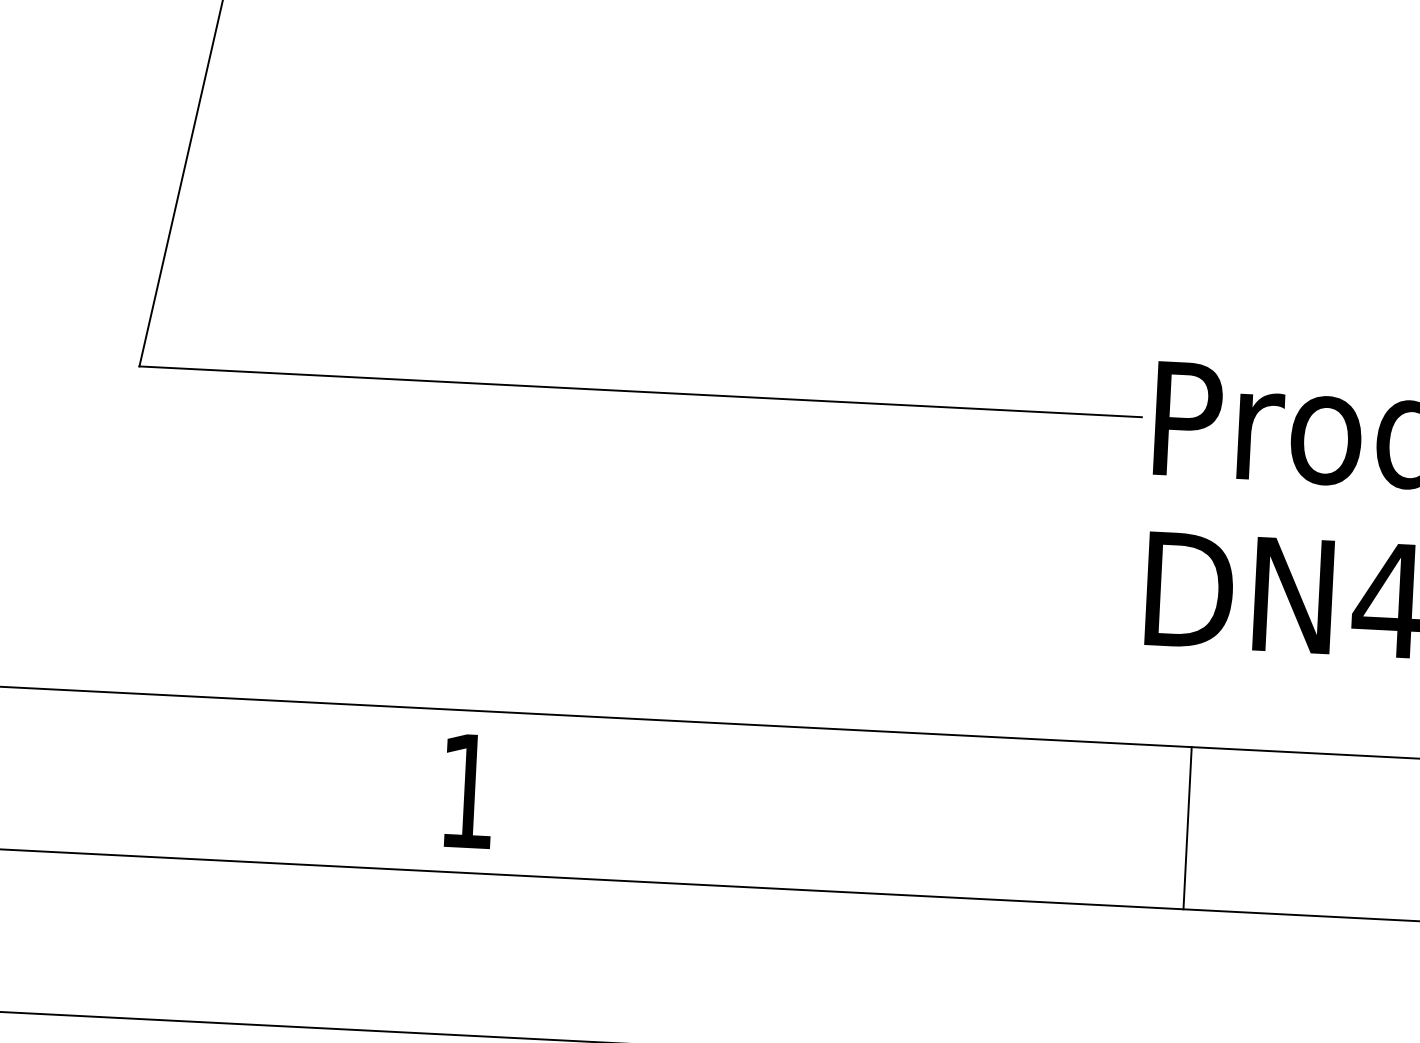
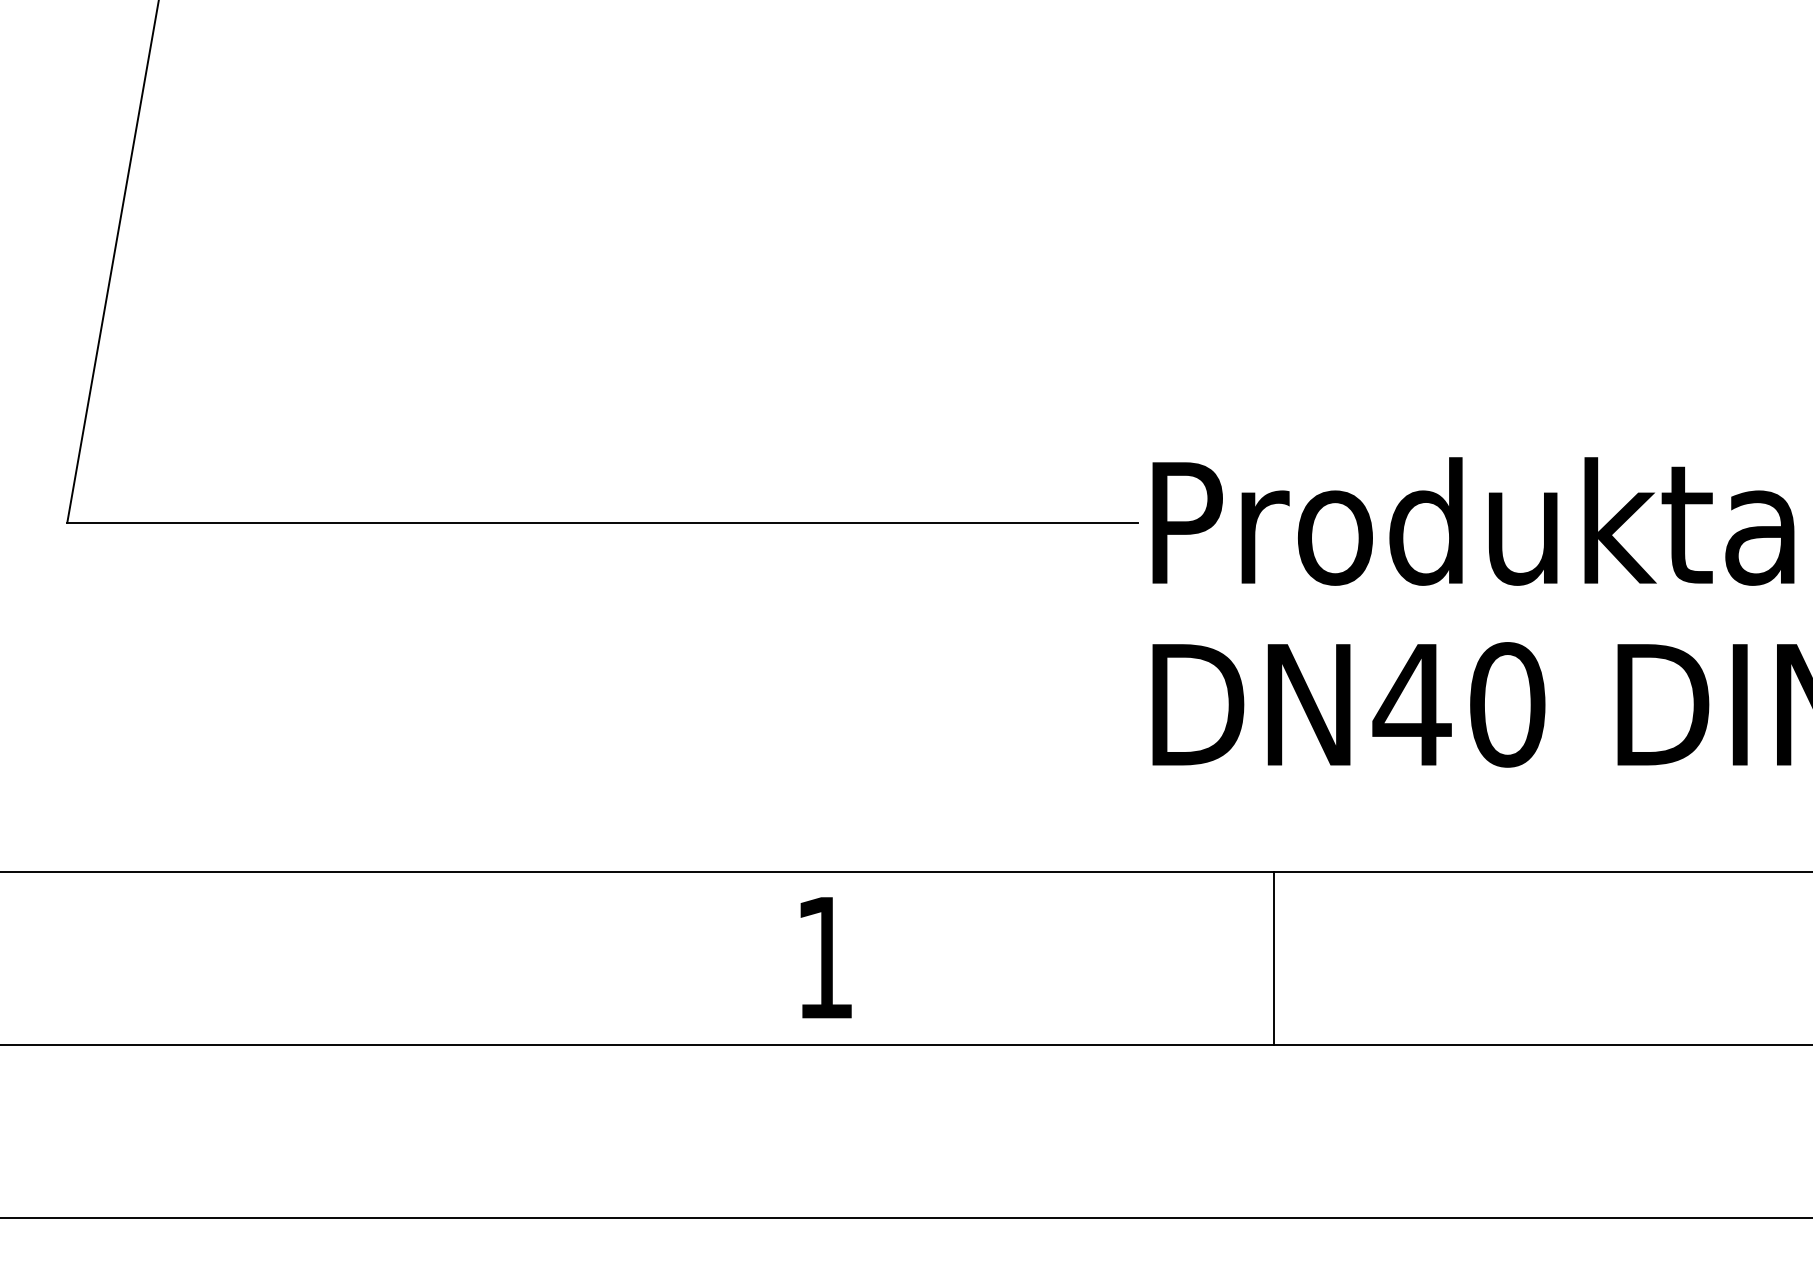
text: (468, 790) -> (825, 957), moved
line: (1187, 827) -> (1273, 957), moved

